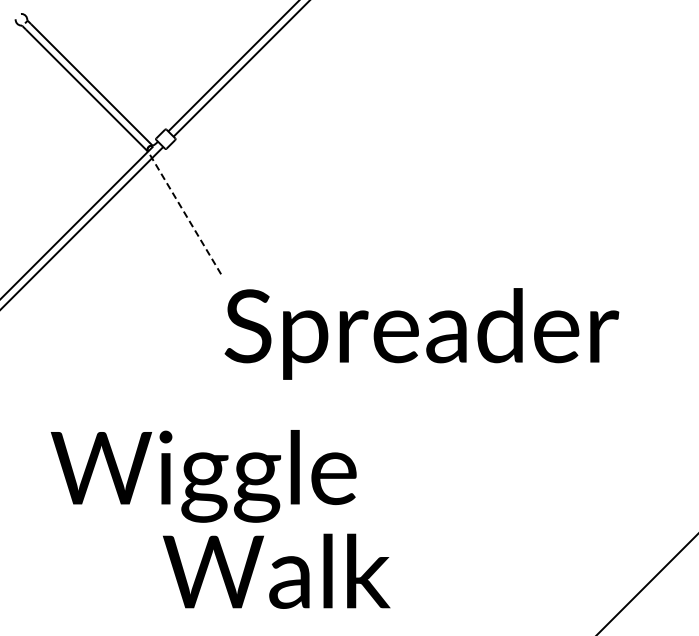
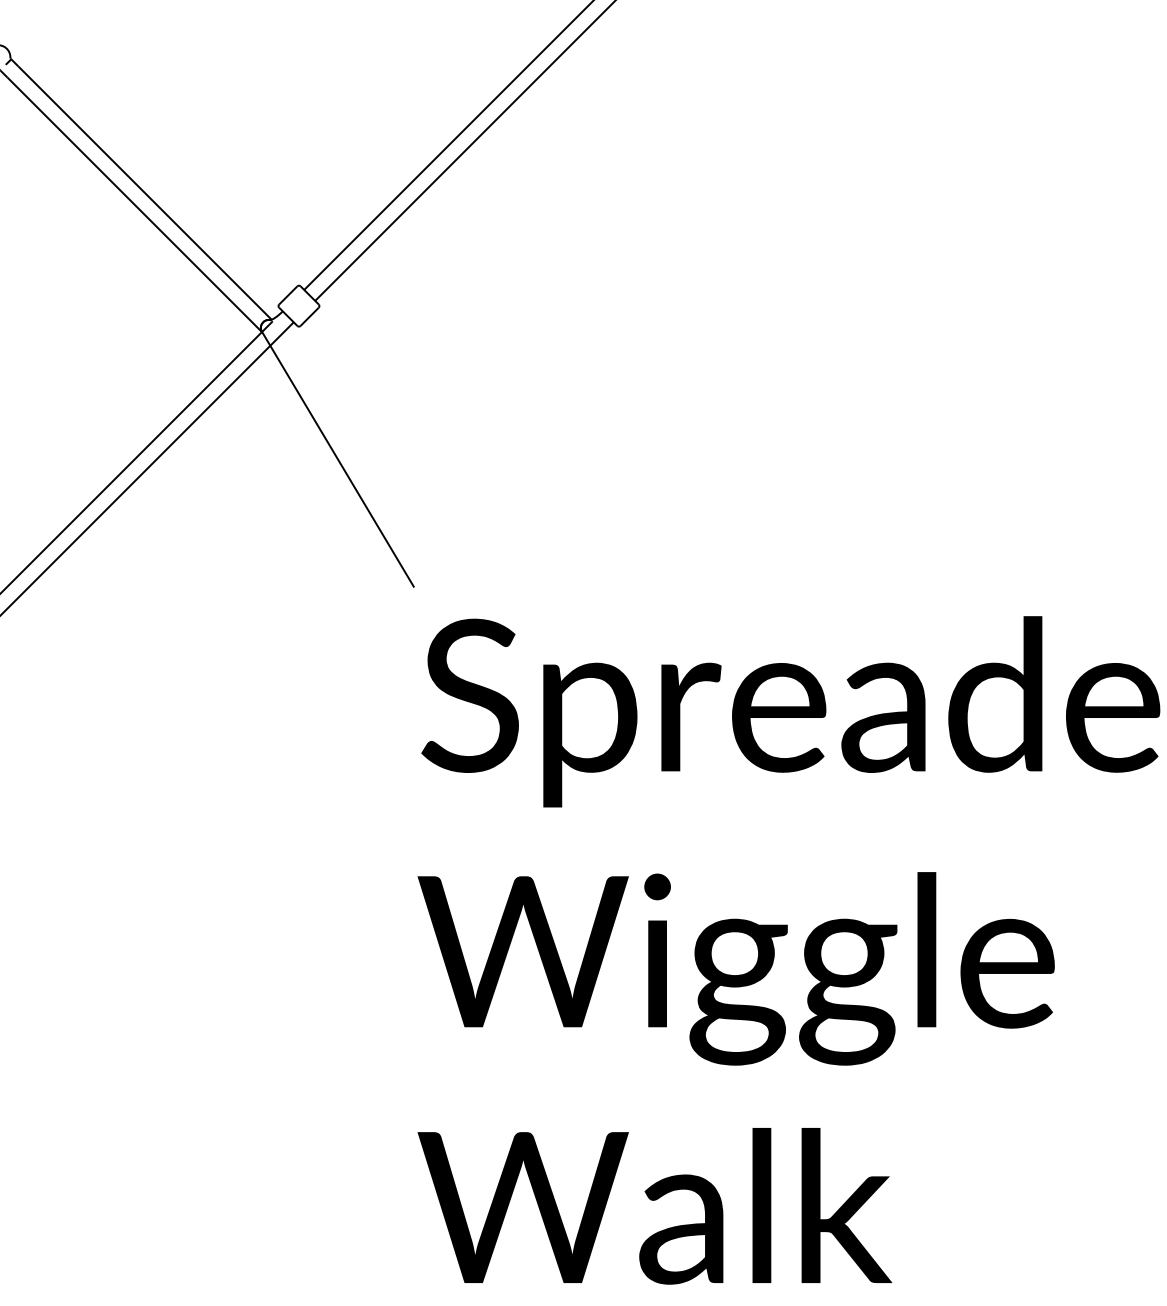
line: (184, 212) -> (337, 458), dashed -> solid
text: (203, 476) -> (735, 969), moved
text: (276, 570) -> (654, 1204), moved

